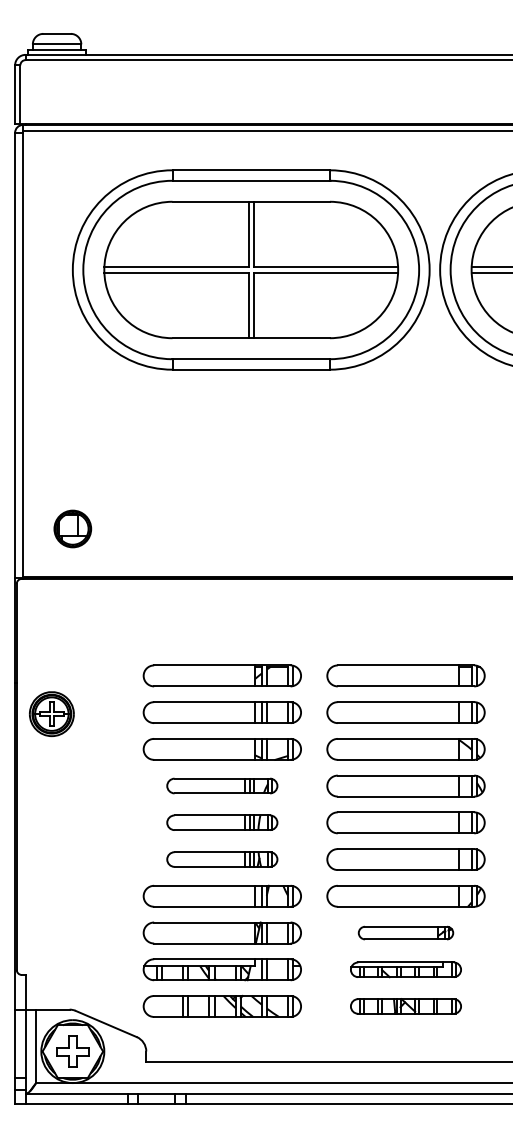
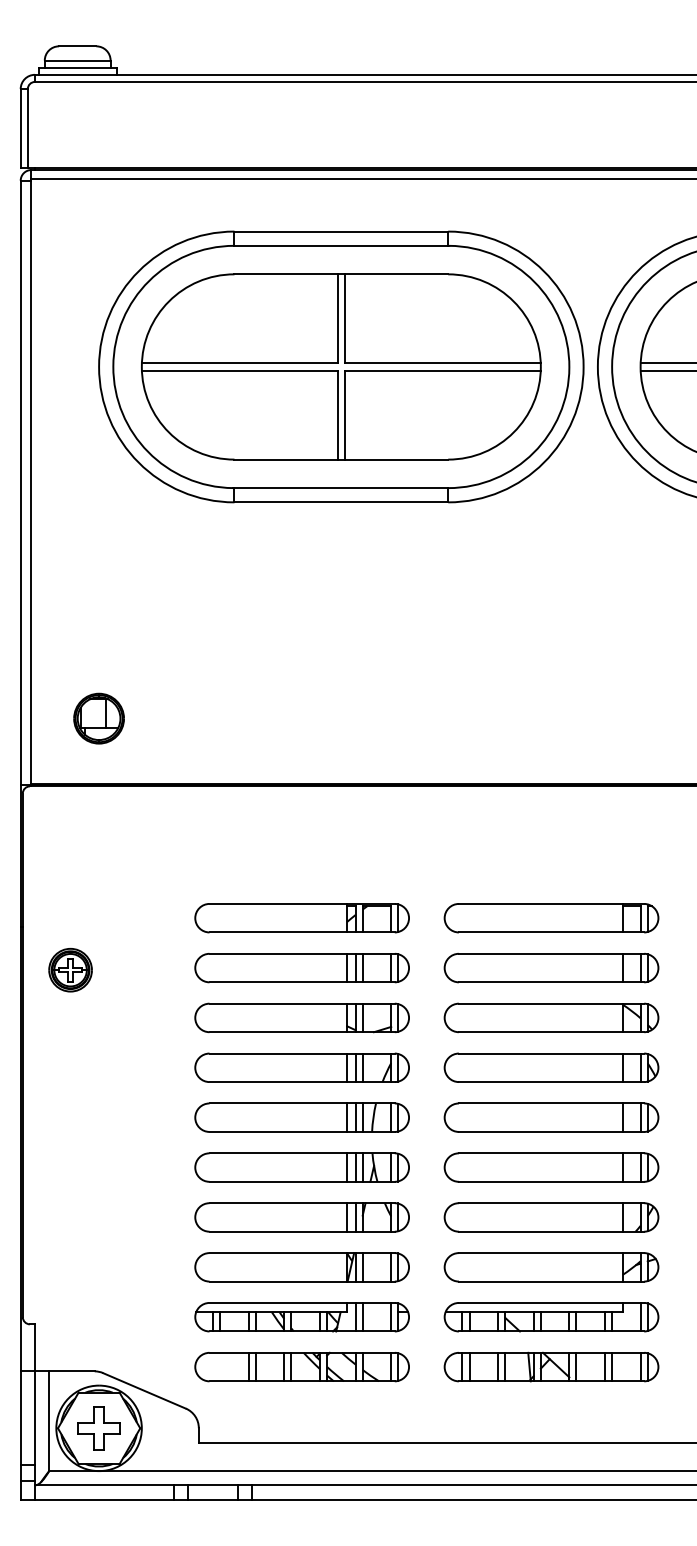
part: (51, 714) -> (70, 970), size x0.71
part: (221, 785) -> (301, 1067), size x1.43
part: (221, 822) -> (301, 1117), size x1.43
part: (221, 859) -> (301, 1167), size x1.43
part: (405, 933) -> (551, 1267), size x1.67
part: (405, 969) -> (551, 1317), size x1.43
part: (405, 1006) -> (551, 1366), size x1.43

